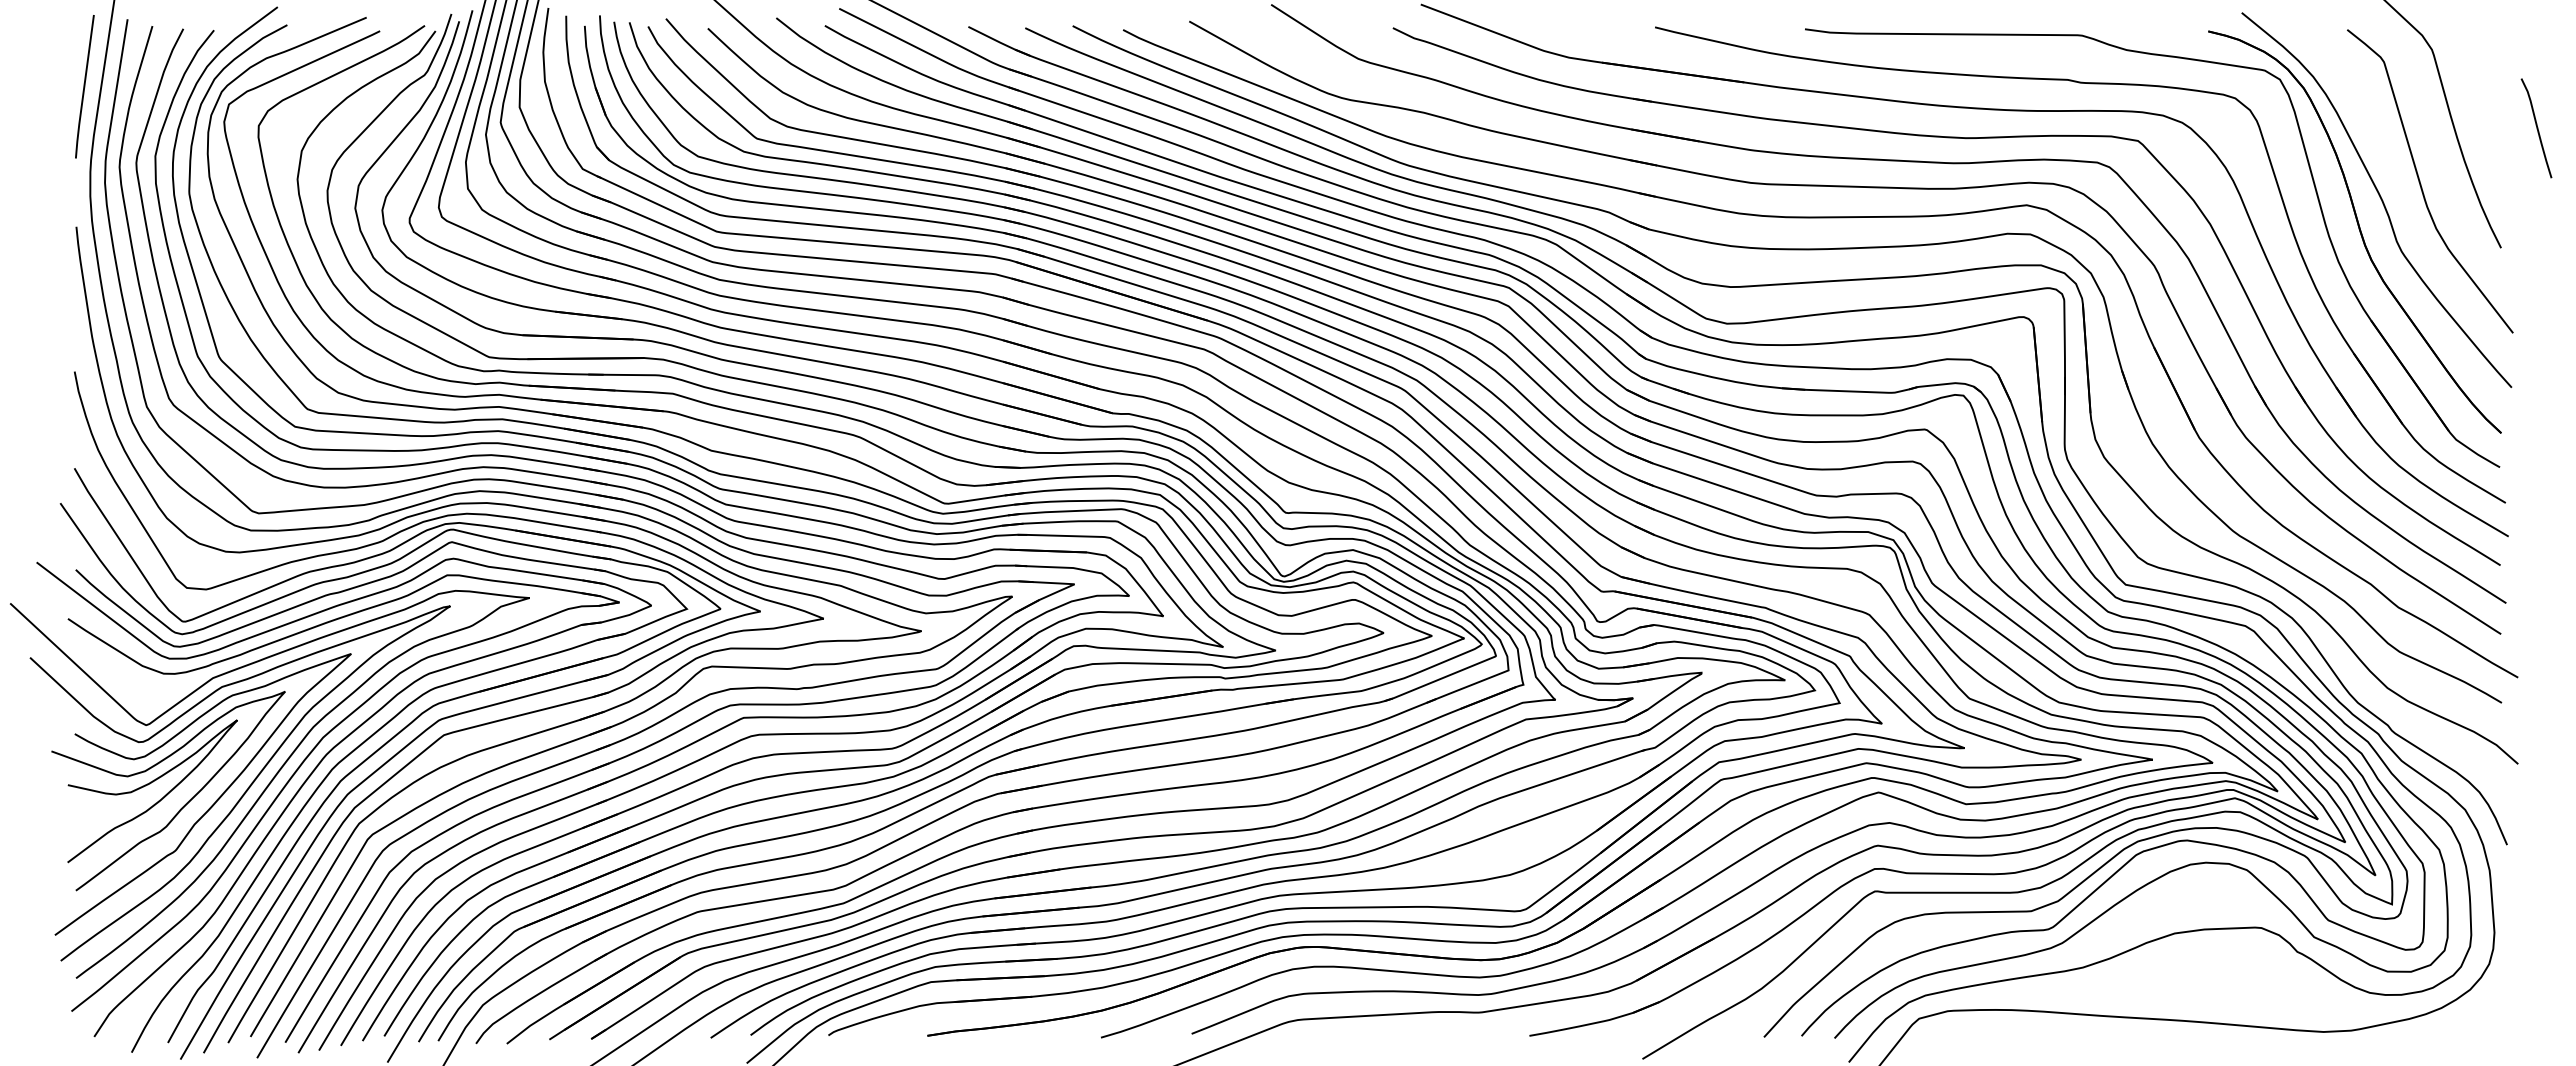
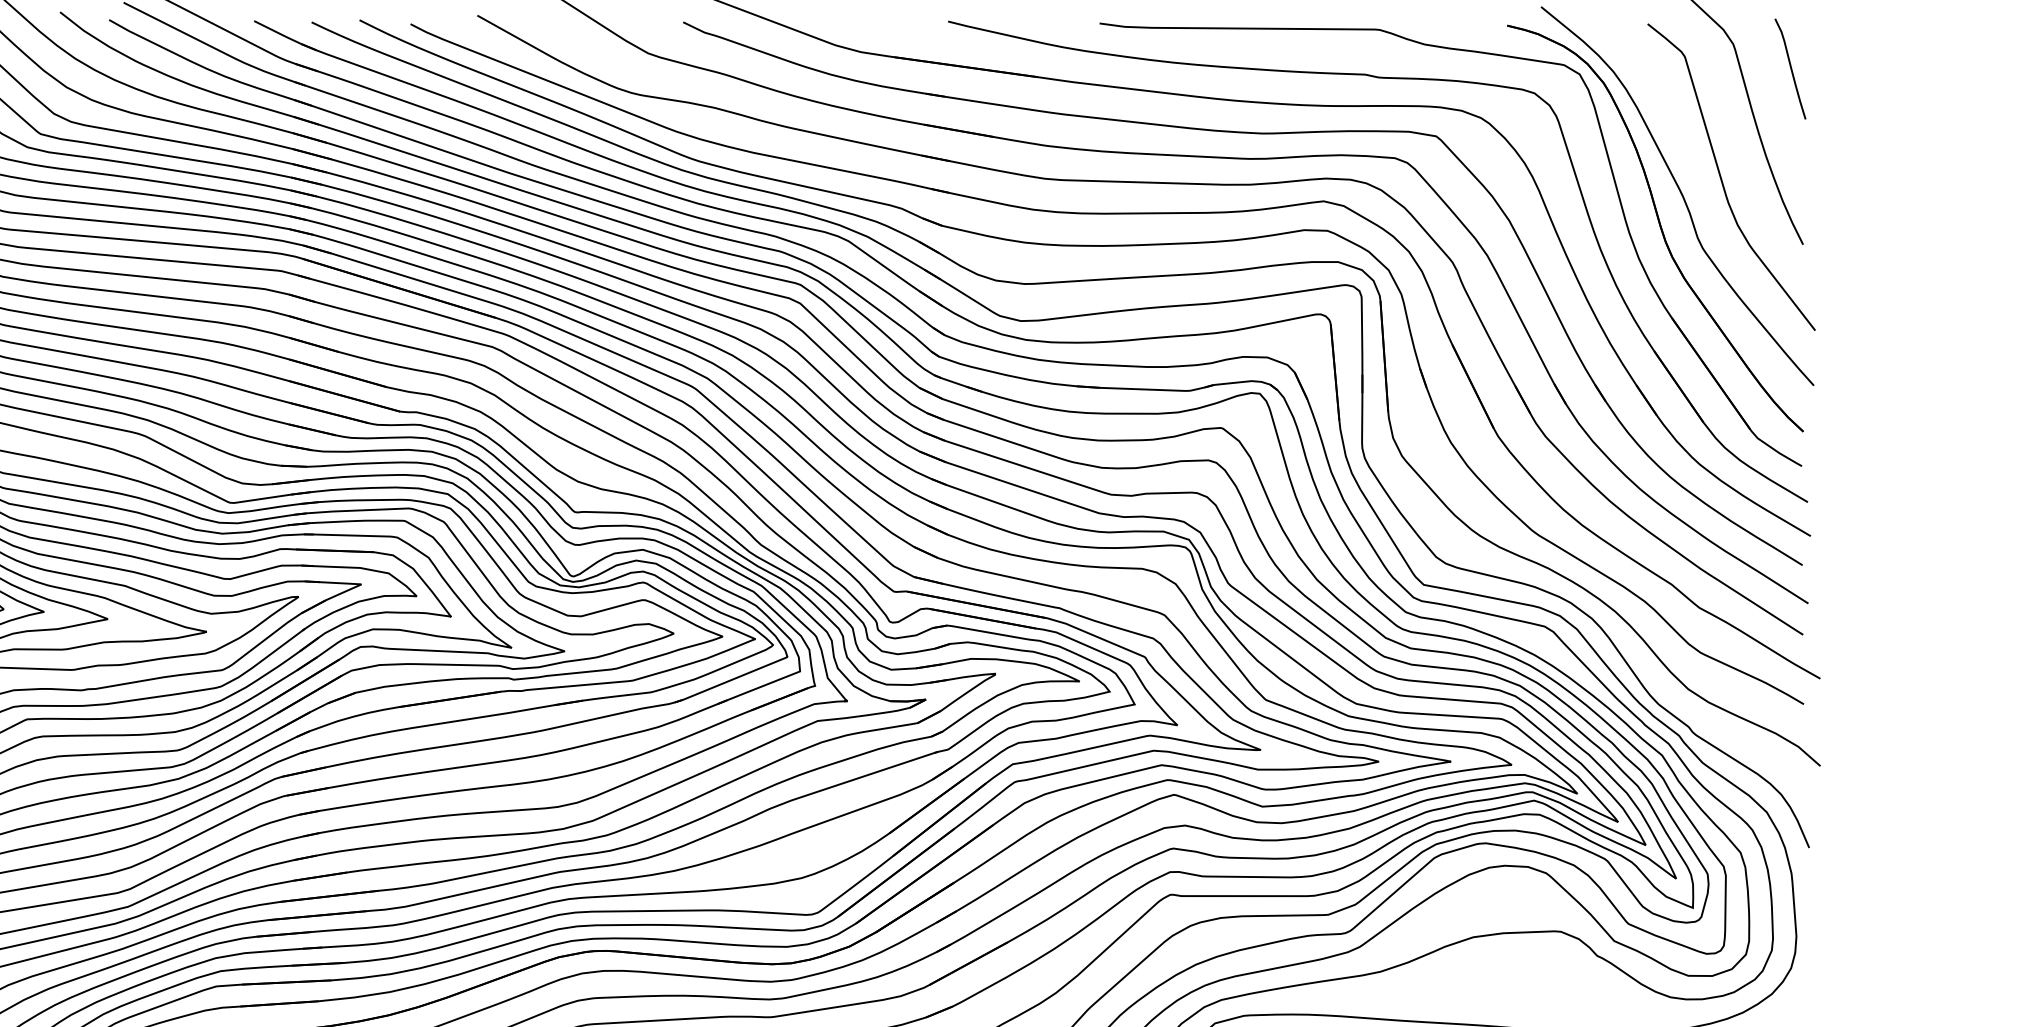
curve: (2536, 128) -> (1790, 69), moved

